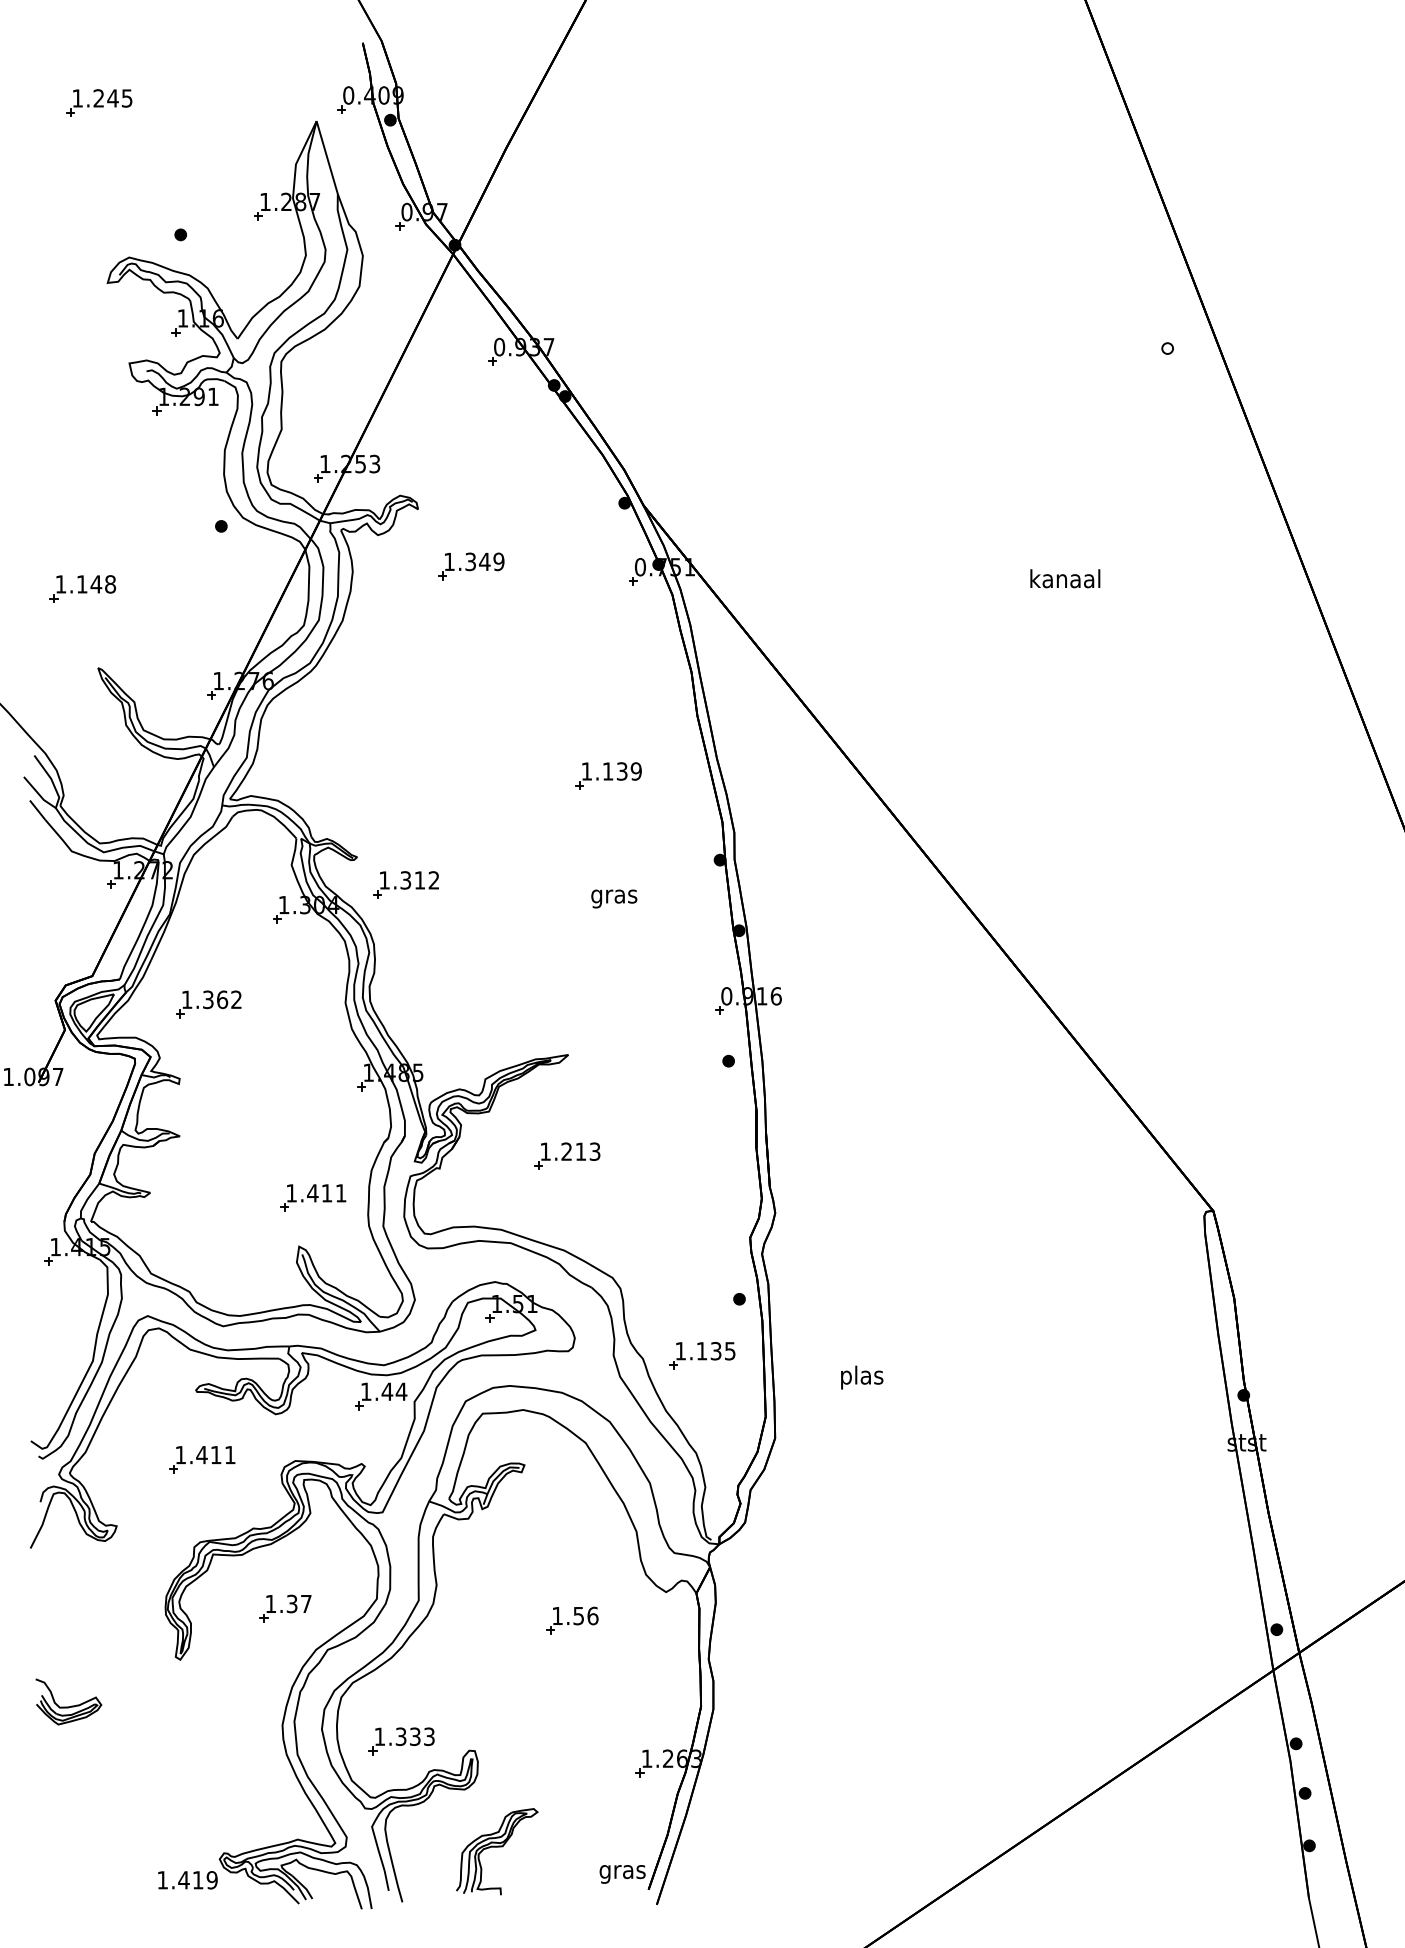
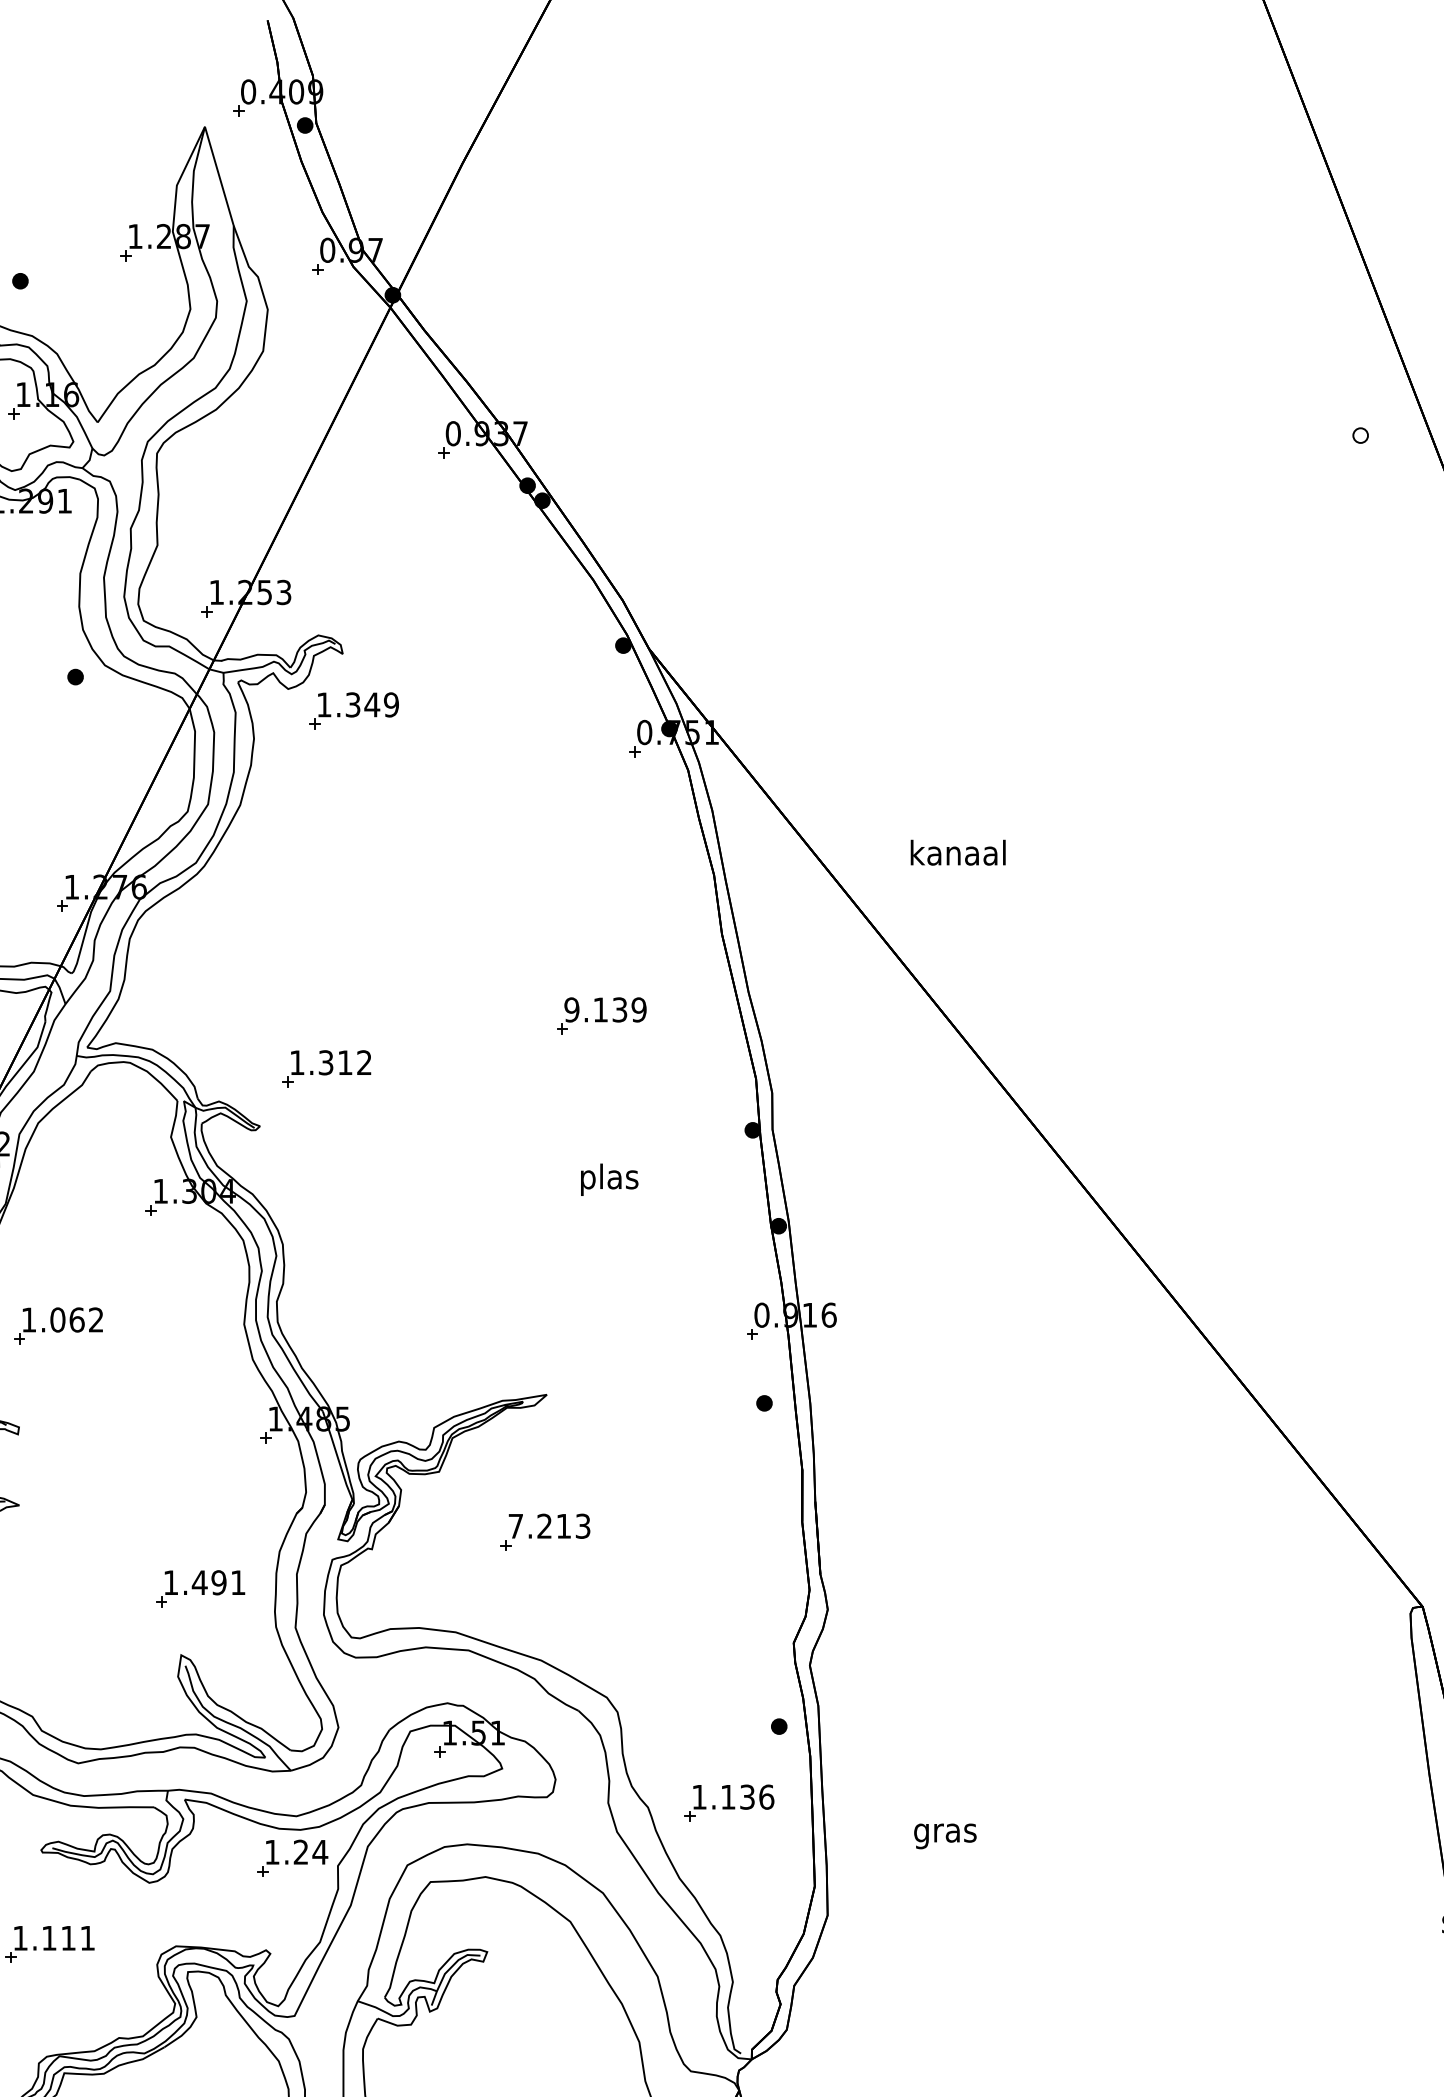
part: (471, 566) -> (354, 711), moved
text: (1065, 578) -> (958, 852), moved
text: (586, 771) -> (571, 1009), 1.139 -> 9.139
part: (405, 884) -> (325, 1068), moved
text: (614, 896) -> (609, 1179), gras -> plas
text: (207, 999) -> (56, 1319), 1.362 -> 1.062
text: (545, 1151) -> (515, 1525), 1.213 -> 7.213
text: (326, 1193) -> (218, 1583), 1.411 -> 1.491
text: (729, 1351) -> (765, 1797), 1.135 -> 1.136
text: (861, 1377) -> (944, 1832), plas -> gras
text: (387, 1391) -> (301, 1851), 1.44 -> 1.24
text: (201, 1455) -> (48, 1938), 1.411 -> 1.111

